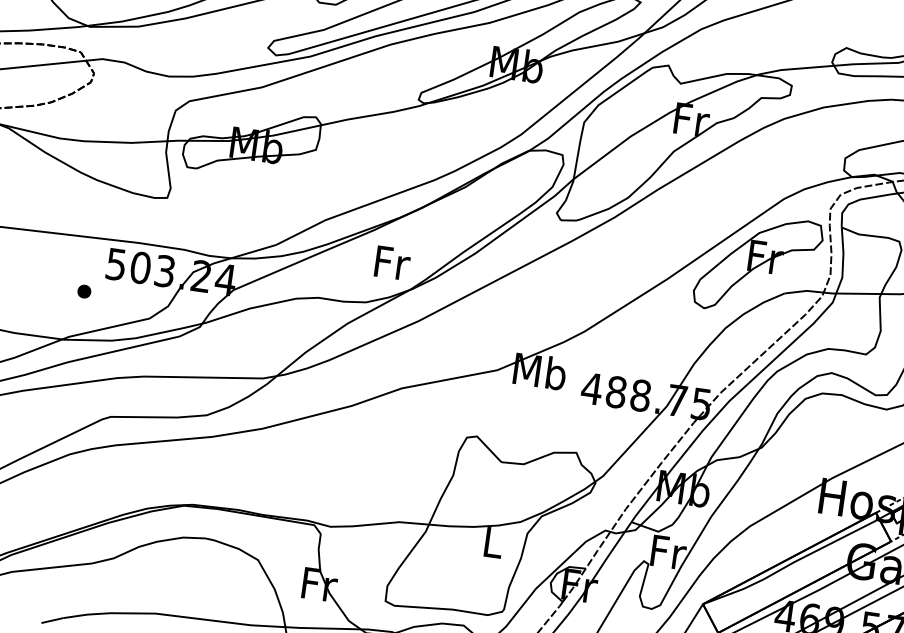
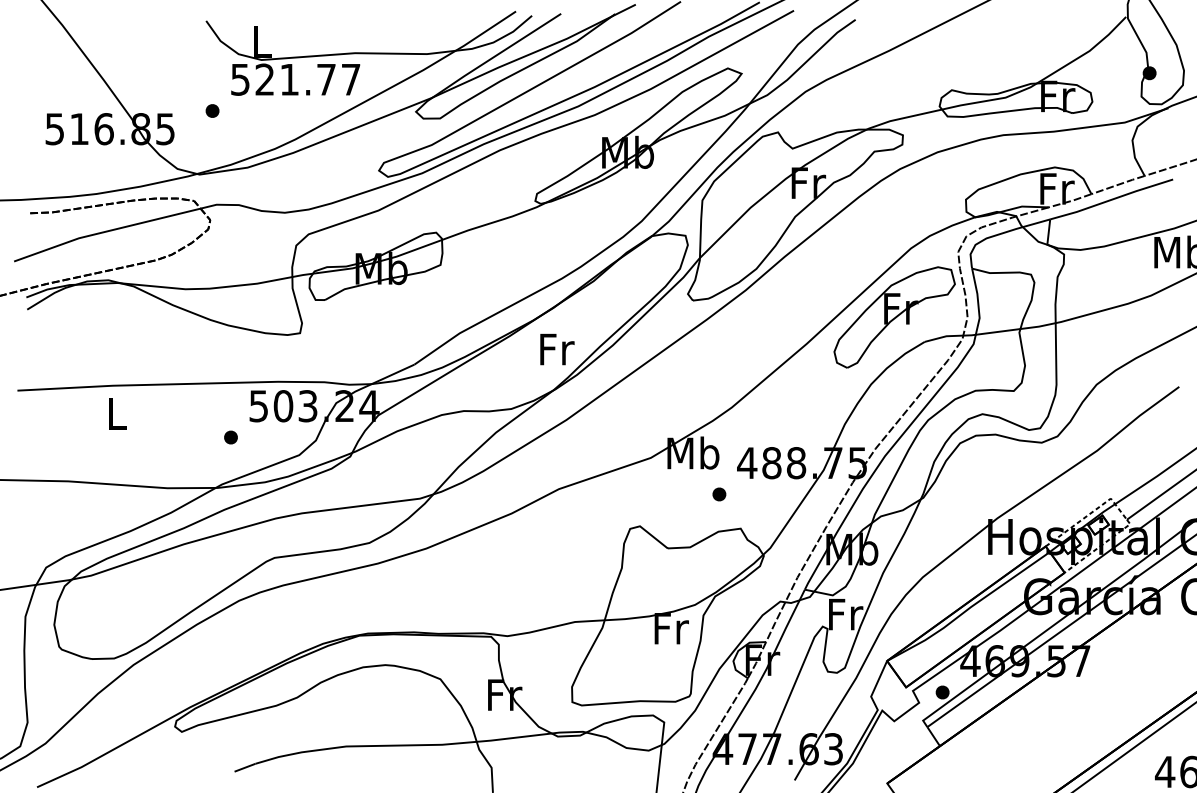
text: (392, 263) -> (557, 349), moved
part: (560, 416) -> (719, 494), added
text: (494, 542) -> (671, 628), L -> Fr

